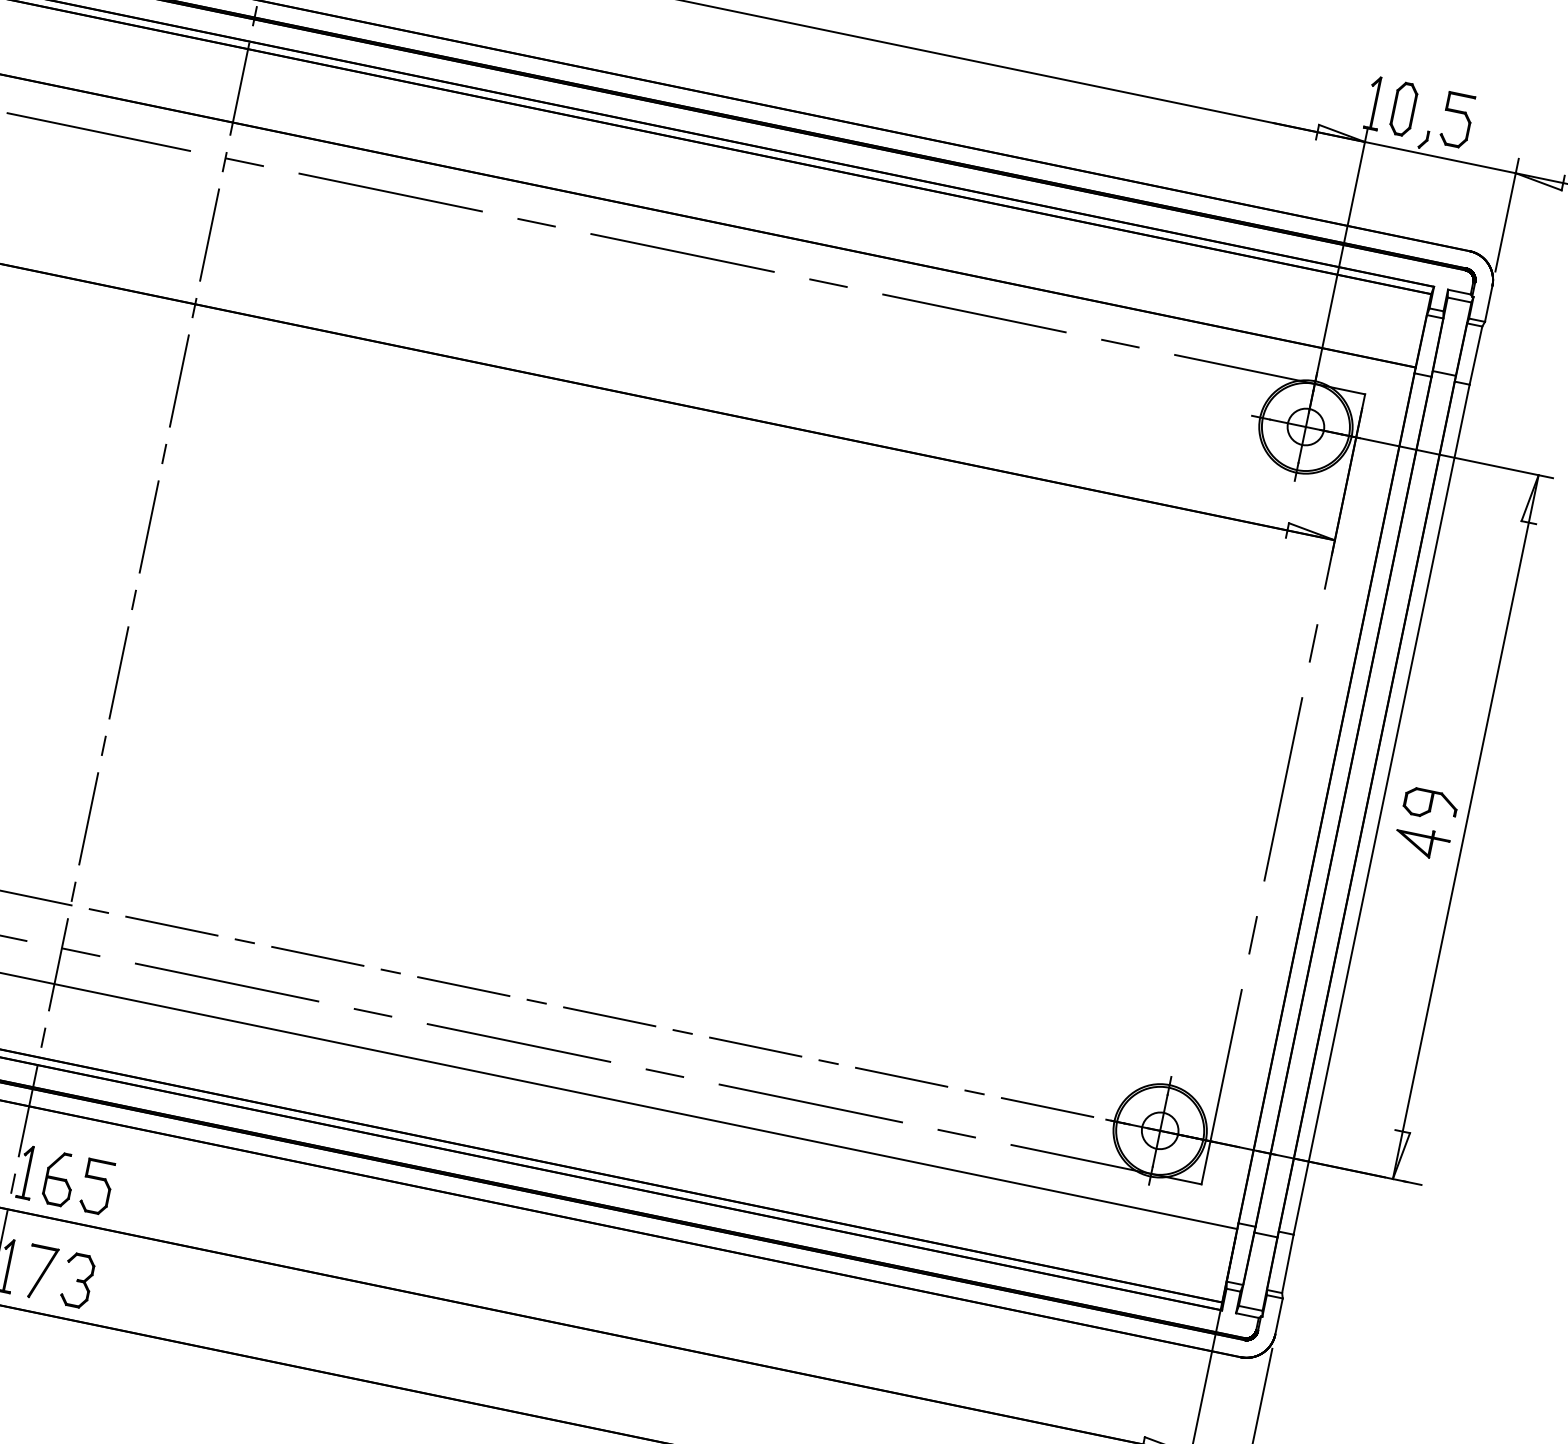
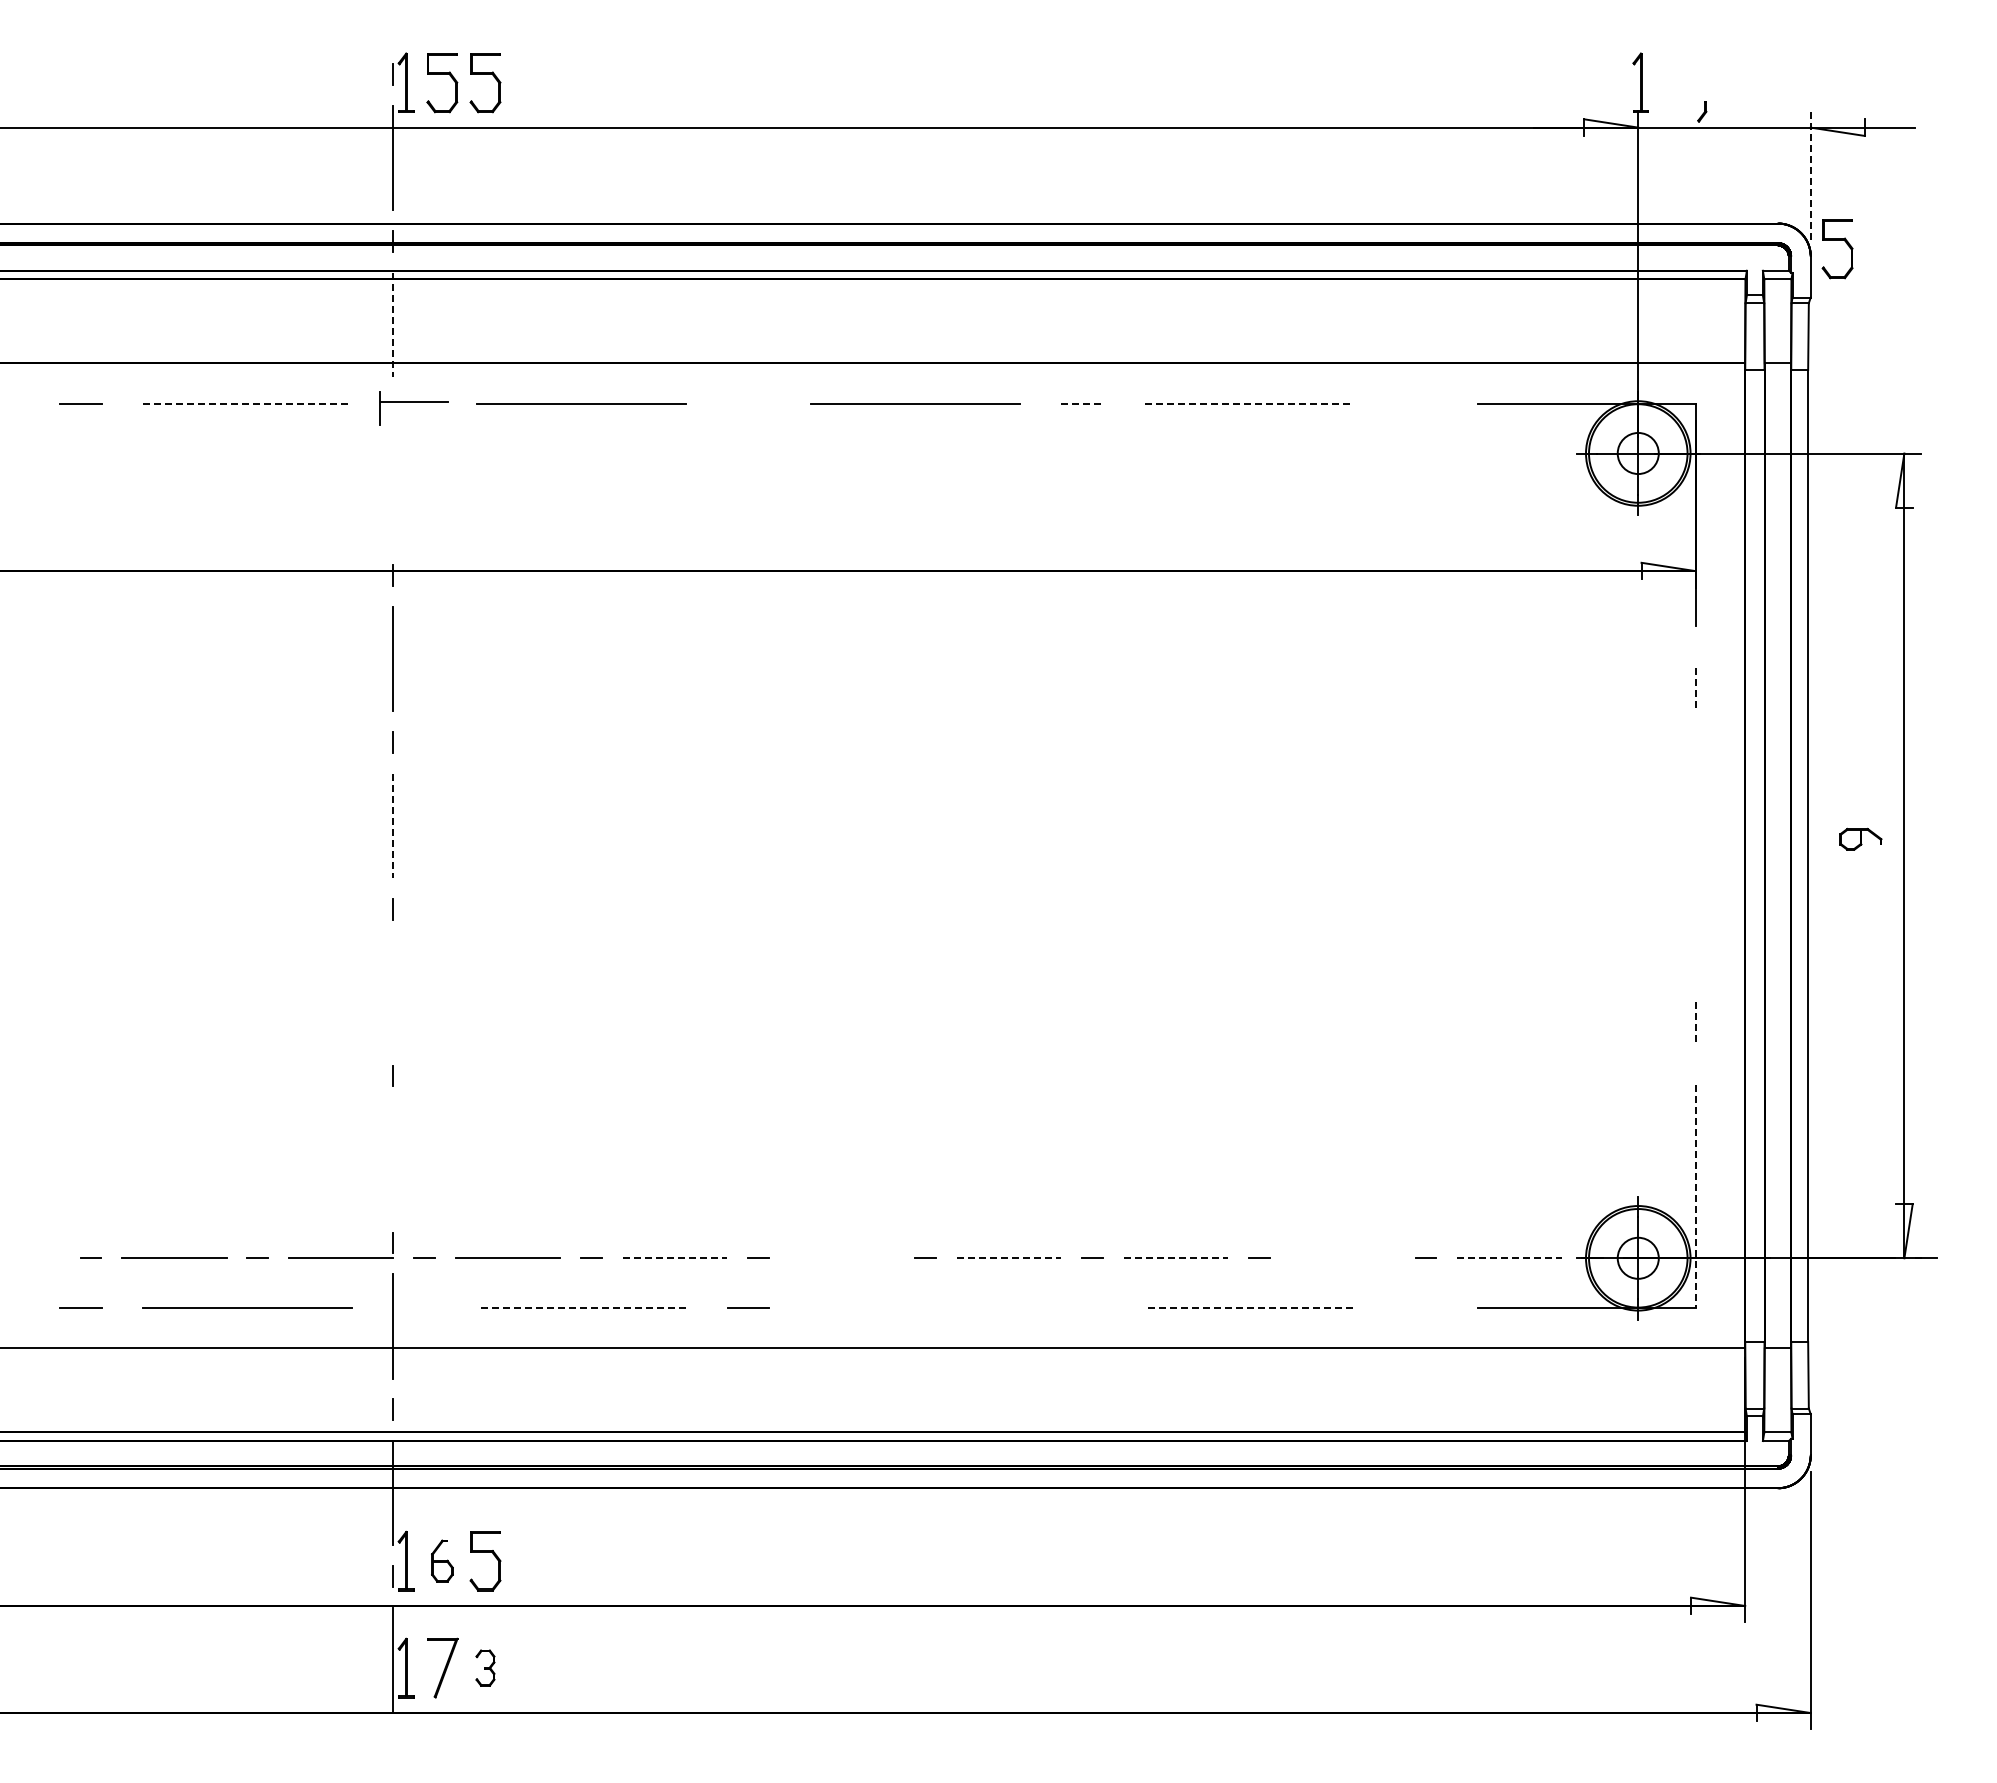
line: (239, 89) -> (392, 325), solid -> dashed
part: (1403, 108) -> (1673, 82), removed
part: (1458, 112) -> (1837, 240), moved
line: (99, 132) -> (248, 404), solid -> dashed
part: (243, 166) -> (414, 408), size x1.6
line: (1506, 215) -> (1810, 175), solid -> dashed
line: (536, 222) -> (748, 403), removed
line: (209, 234) -> (392, 491), removed
line: (828, 283) -> (1082, 404), solid -> dashed
line: (974, 313) -> (1249, 404), solid -> dashed
line: (1119, 343) -> (1415, 404), removed
line: (148, 527) -> (392, 826), solid -> dashed
line: (1313, 643) -> (1695, 689), solid -> dashed
line: (118, 672) -> (392, 992), removed
line: (1283, 788) -> (1695, 855), removed
part: (1430, 804) -> (1860, 839), size x0.7
line: (88, 818) -> (392, 1159), removed
part: (1421, 842) -> (1859, 882), removed
line: (1252, 934) -> (1695, 1022), solid -> dashed
line: (81, 952) -> (414, 1307), removed
line: (318, 956) -> (675, 1258), solid -> dashed
line: (227, 982) -> (581, 1307), solid -> dashed
line: (463, 985) -> (841, 1257), removed
line: (610, 1017) -> (1009, 1258), solid -> dashed
line: (518, 1042) -> (914, 1307), removed
line: (756, 1047) -> (1176, 1258), solid -> dashed
line: (665, 1073) -> (1082, 1307), removed
line: (901, 1077) -> (1342, 1258), removed
line: (1221, 1087) -> (1695, 1196), solid -> dashed
line: (810, 1103) -> (1248, 1307), solid -> dashed
line: (1047, 1107) -> (1509, 1258), solid -> dashed
line: (956, 1133) -> (1415, 1307), removed
part: (59, 1178) -> (442, 1560), size x0.7
part: (77, 1279) -> (485, 1667), size x0.6

